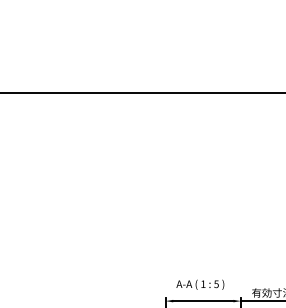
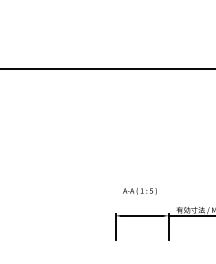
text: (199, 284) -> (139, 191), moved

